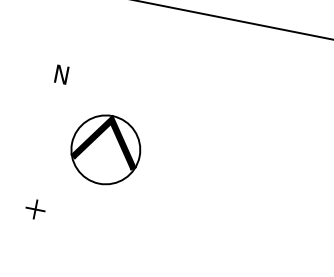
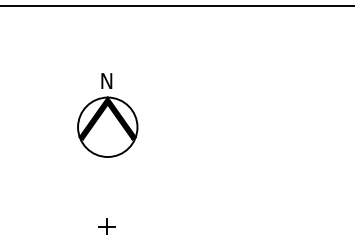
part: (105, 148) -> (107, 126), moved
part: (34, 209) -> (106, 226), moved

